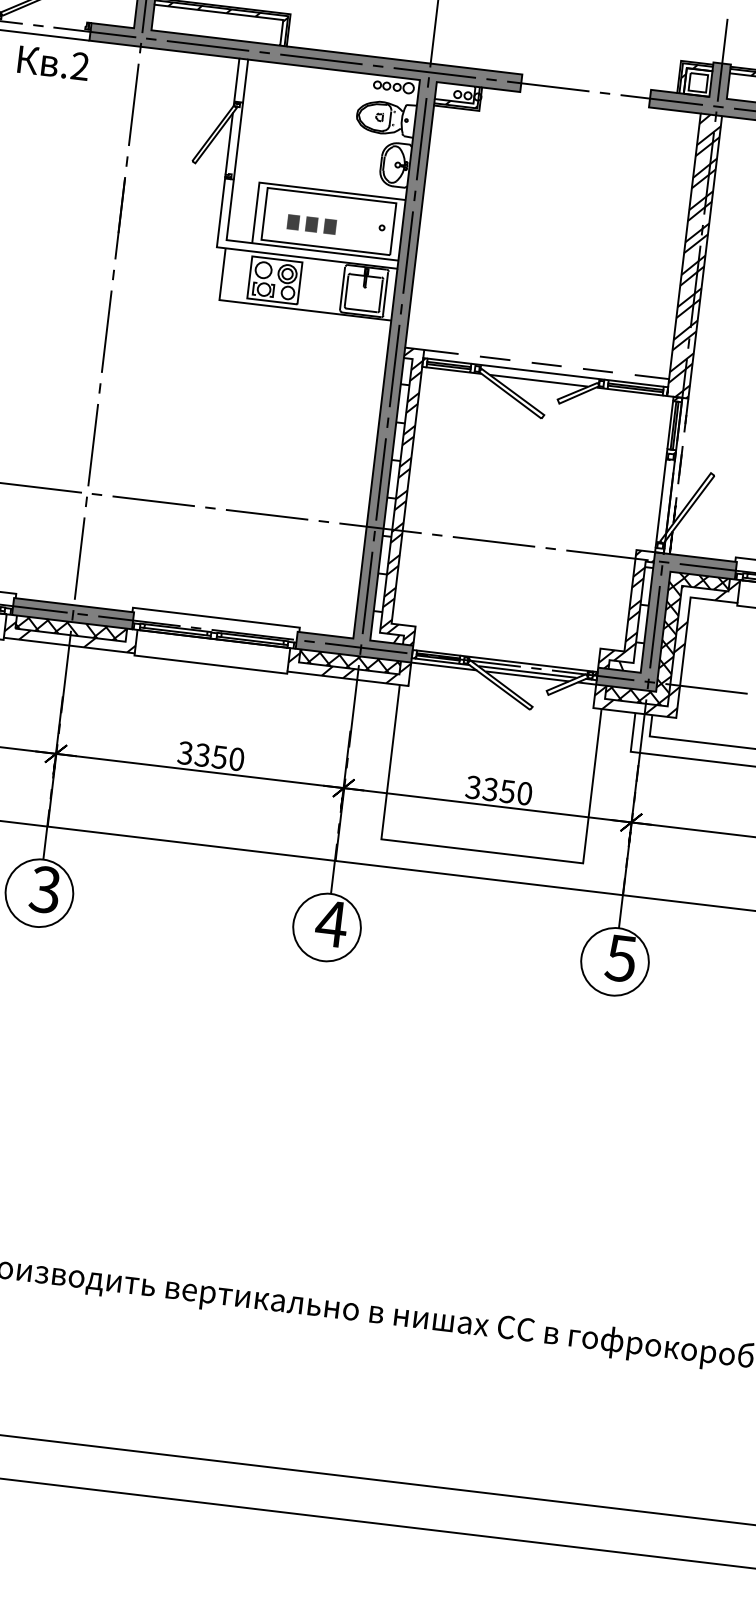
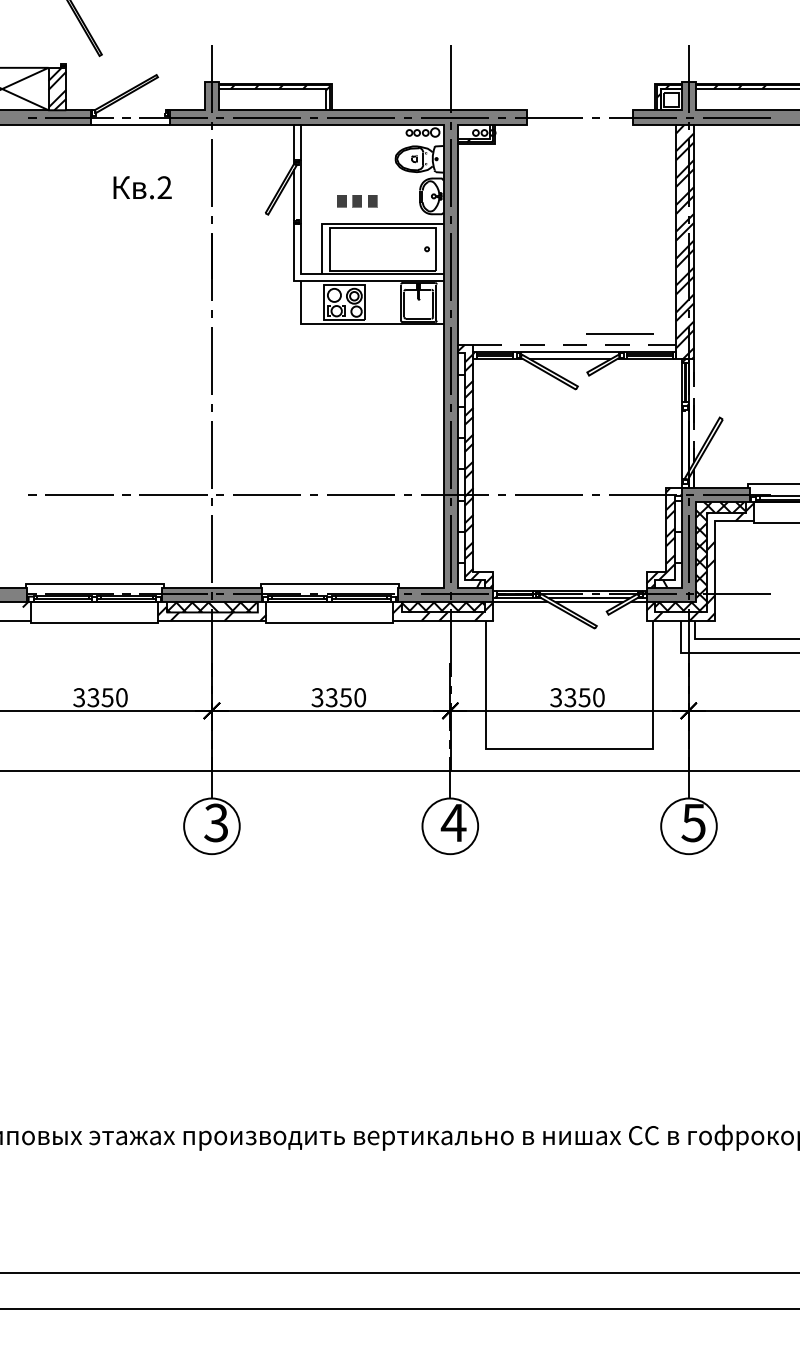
text: (53, 62) -> (142, 187), moved
part: (311, 224) -> (357, 201), moved
line: (602, 357) -> (619, 333), added

